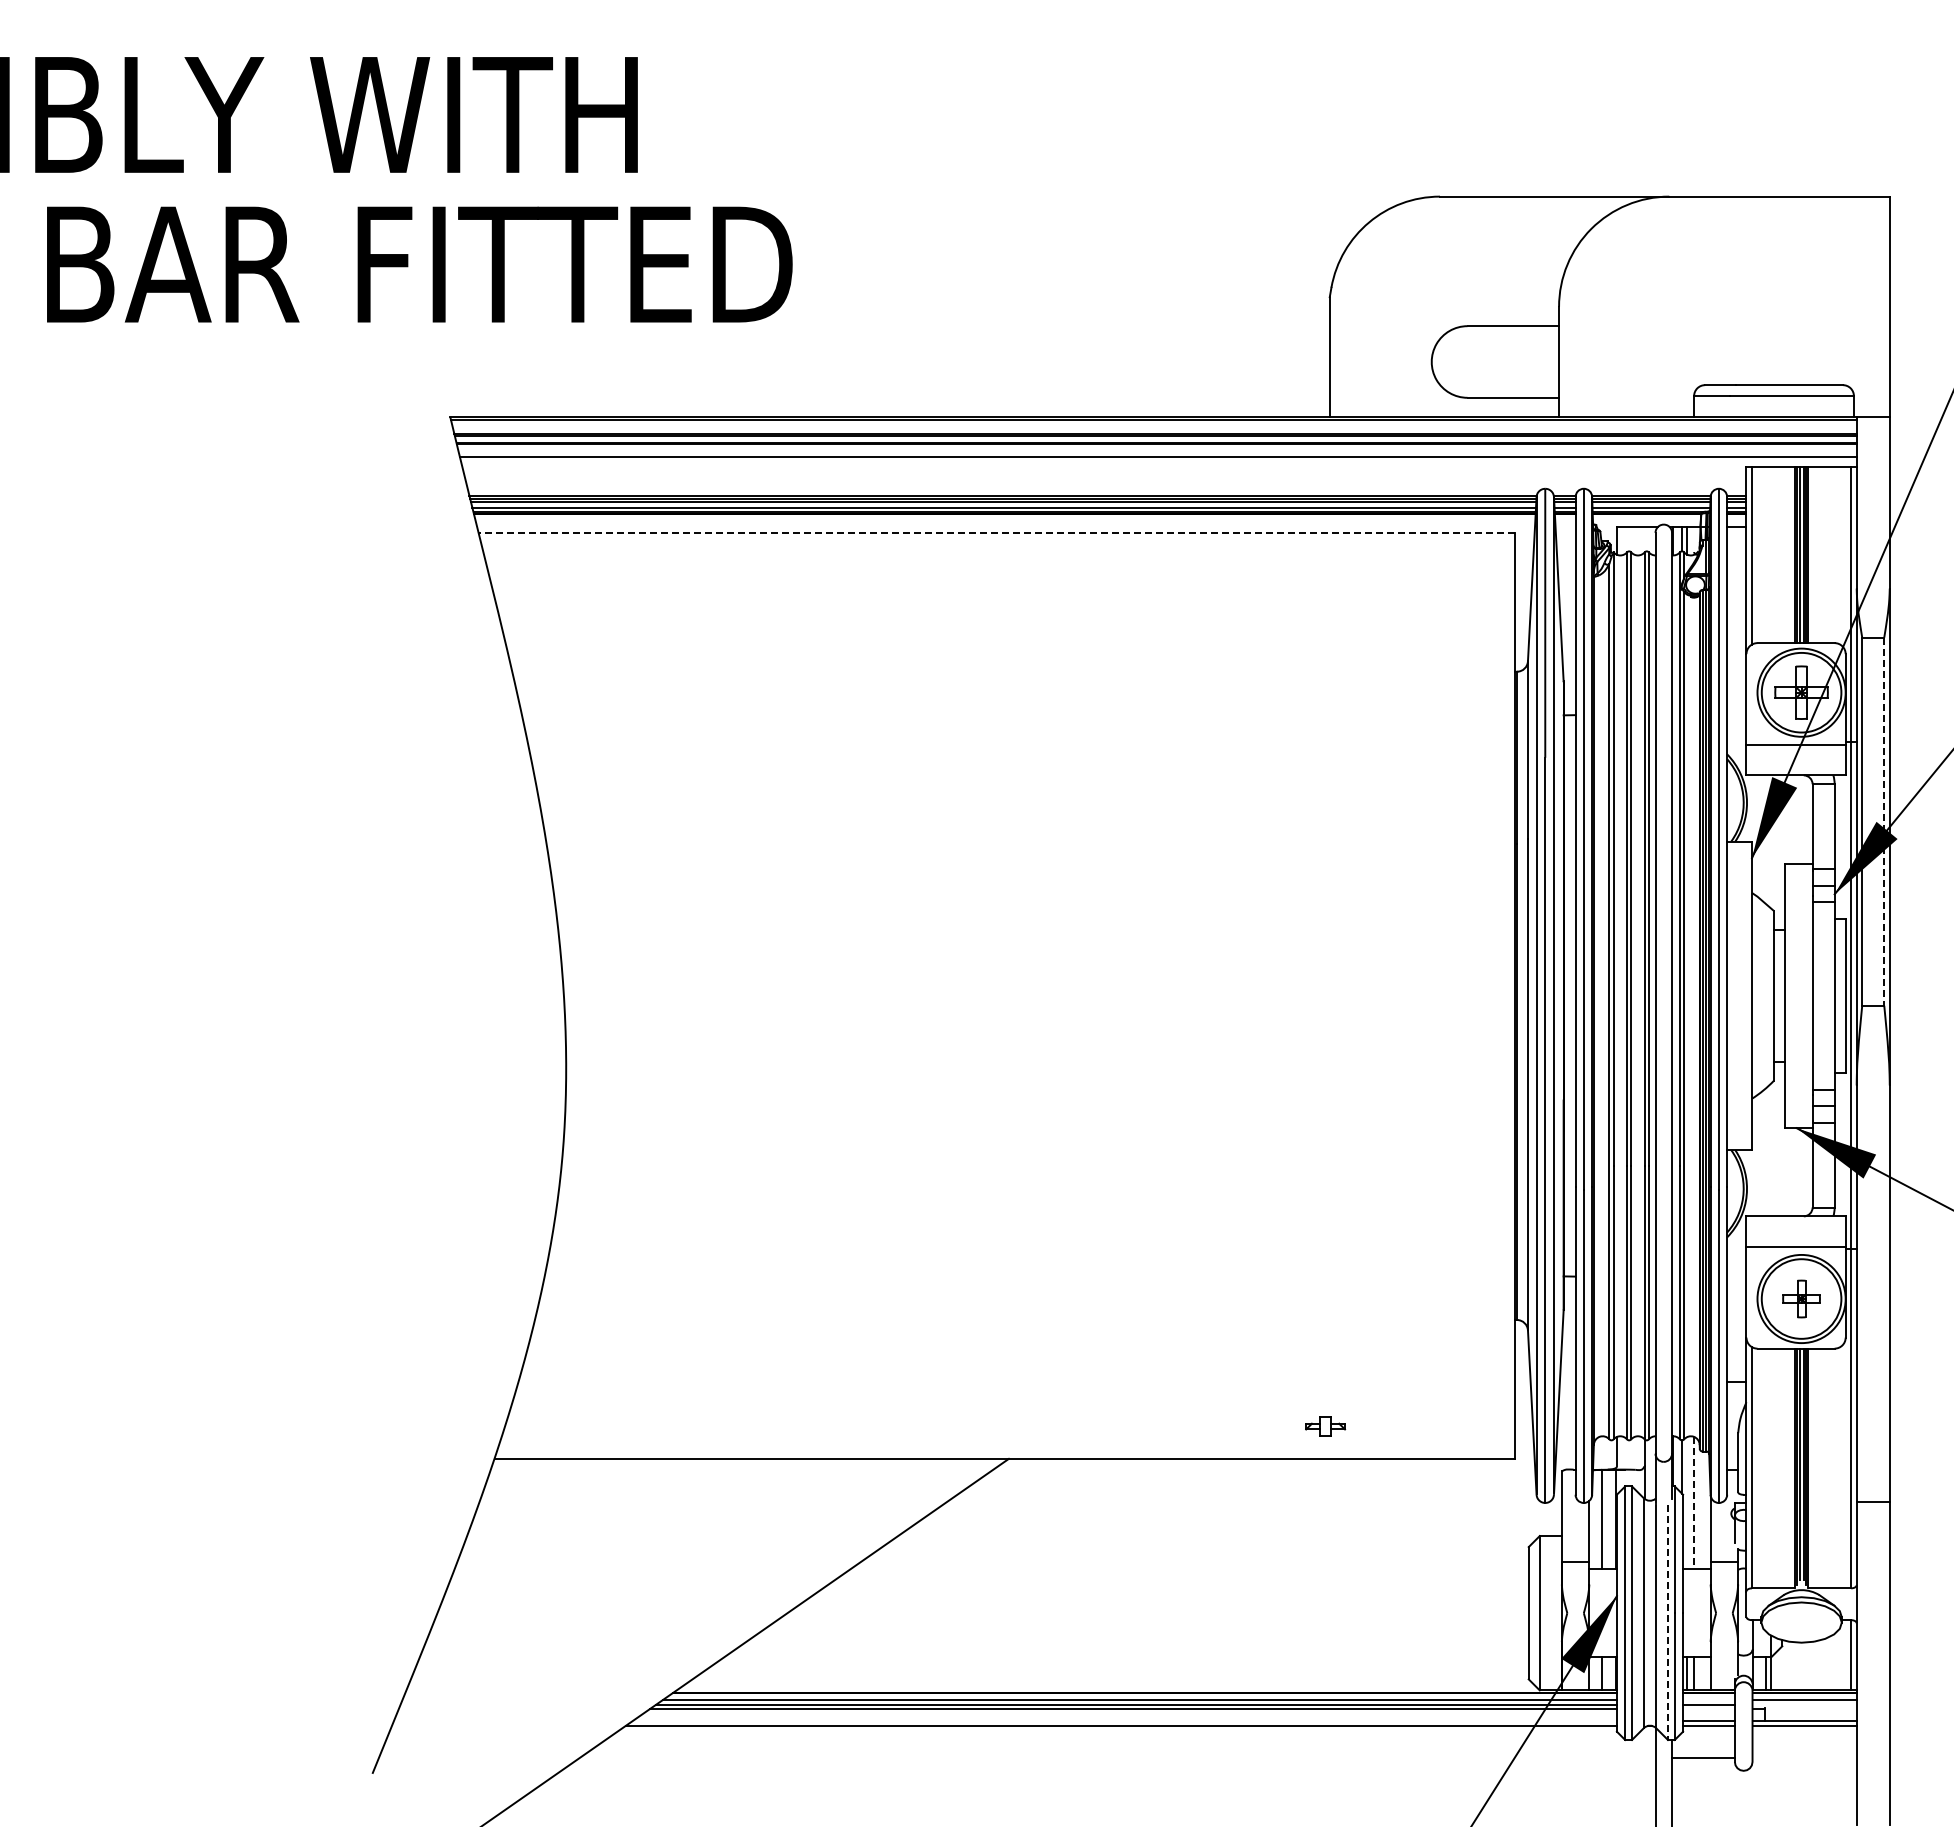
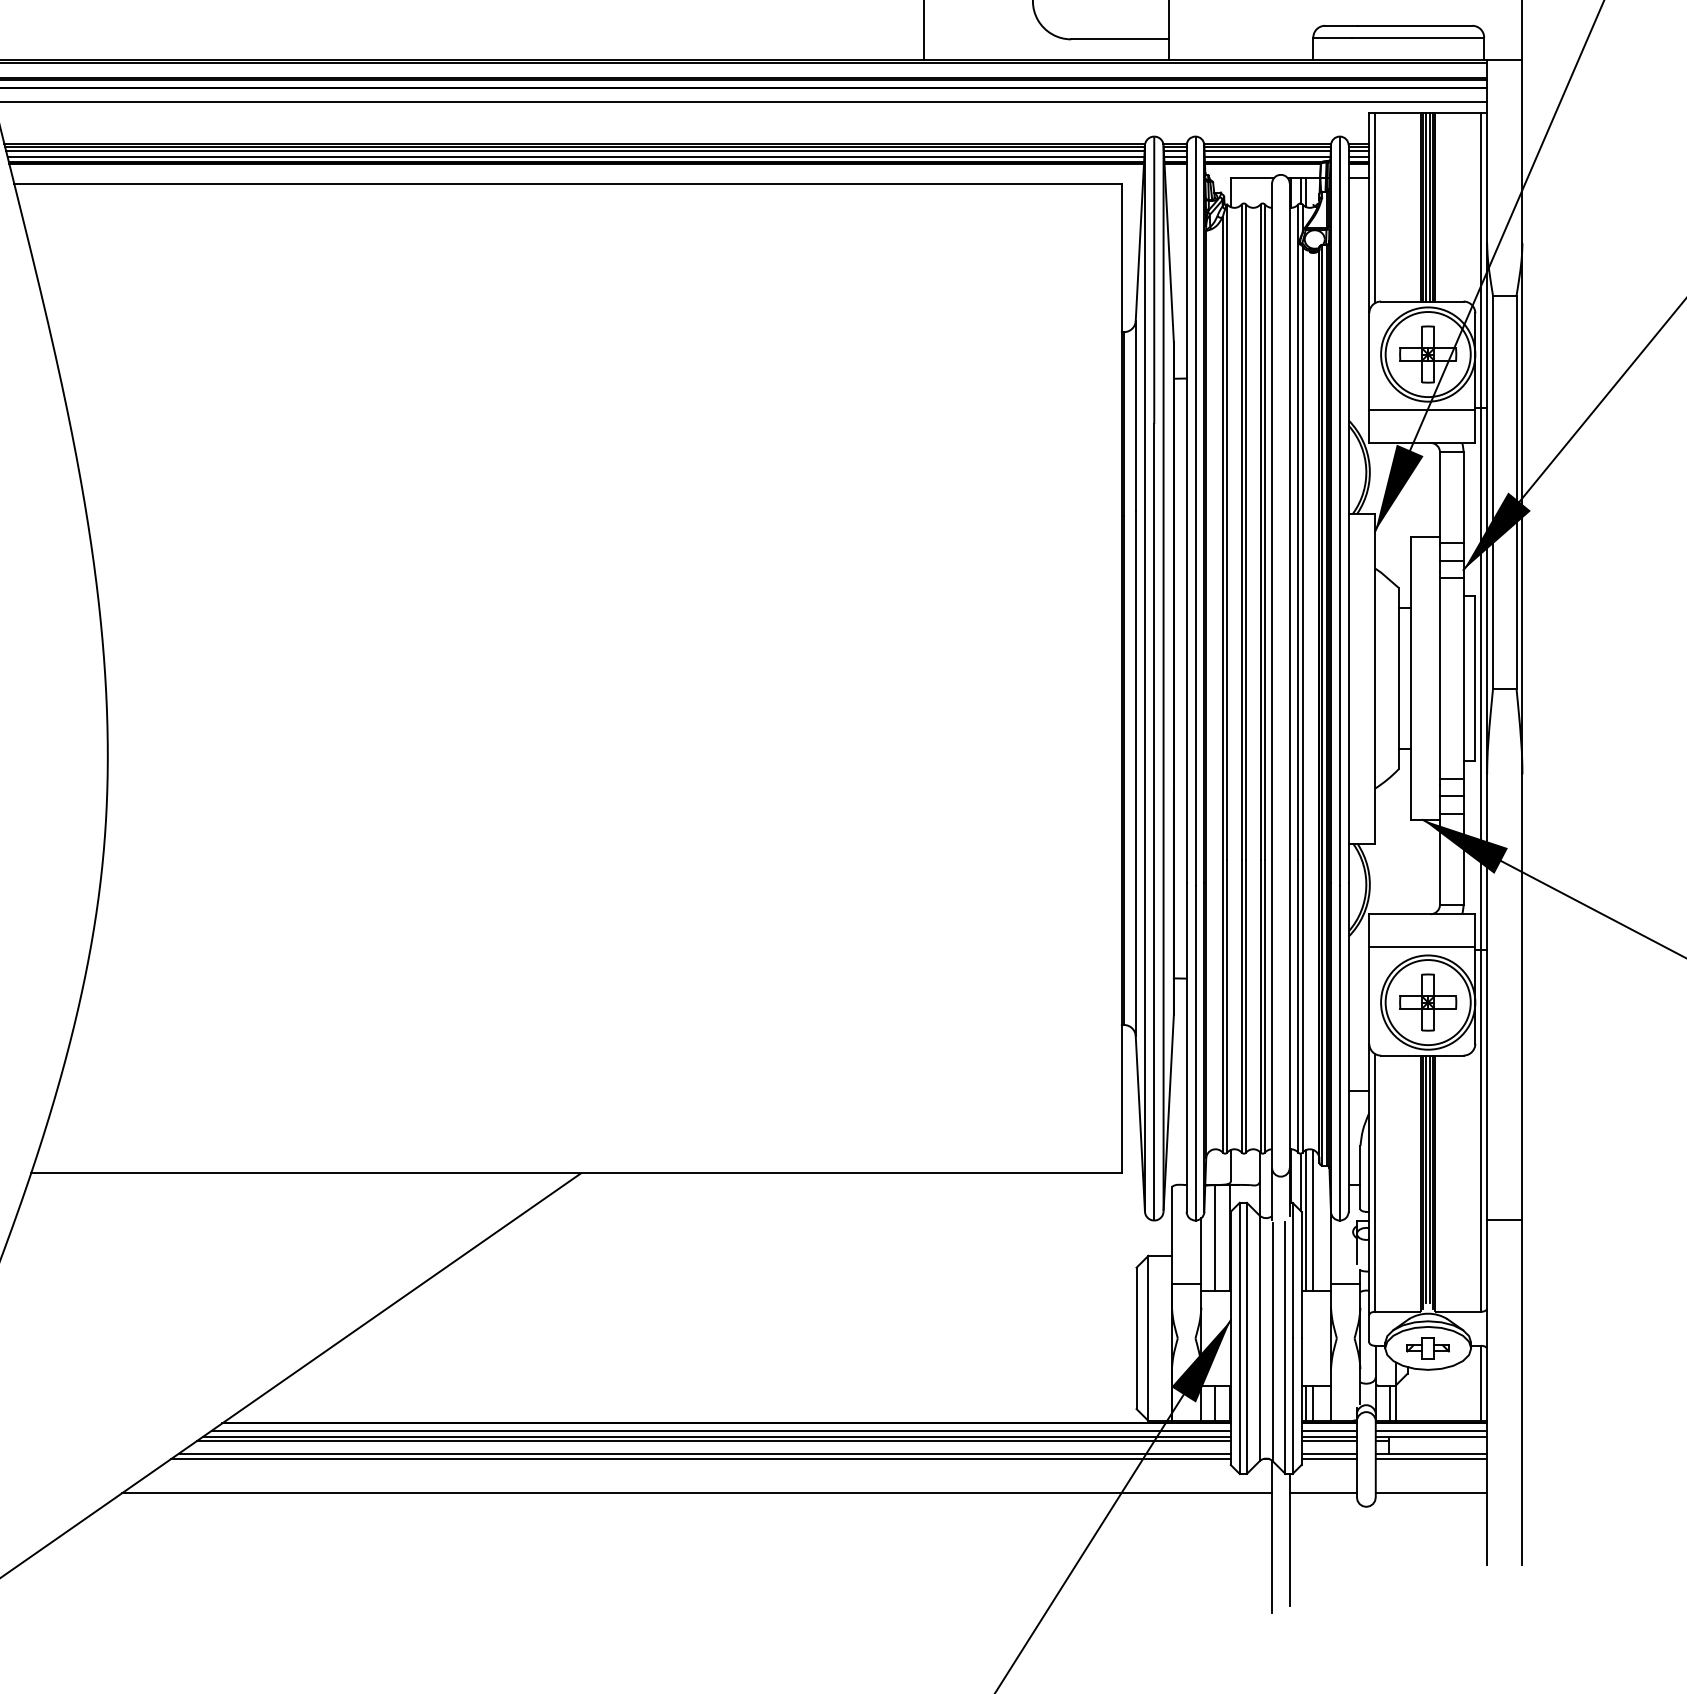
line: (996, 532) -> (567, 183), dashed -> solid
line: (1884, 822) -> (1516, 493), dashed -> solid
part: (1801, 1298) -> (1428, 1002), size x1.43
part: (1325, 1426) -> (1428, 1348), moved
line: (1687, 1503) -> (1306, 1221), added
line: (1694, 1503) -> (1313, 1221), dashed -> solid
line: (1667, 1622) -> (1284, 1348), dashed -> solid
line: (1708, 1699) -> (1328, 1430), added
line: (1804, 1705) -> (1431, 1437), added
line: (1708, 1709) -> (1328, 1441), added
line: (1124, 1720) -> (704, 1453), added
line: (1117, 1758) -> (697, 1493), added
line: (1804, 1758) -> (1431, 1493), added

